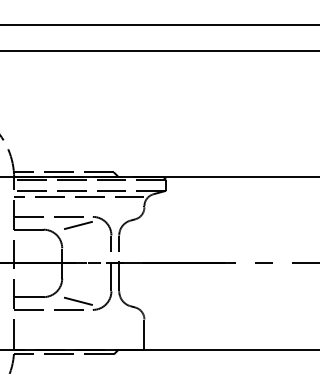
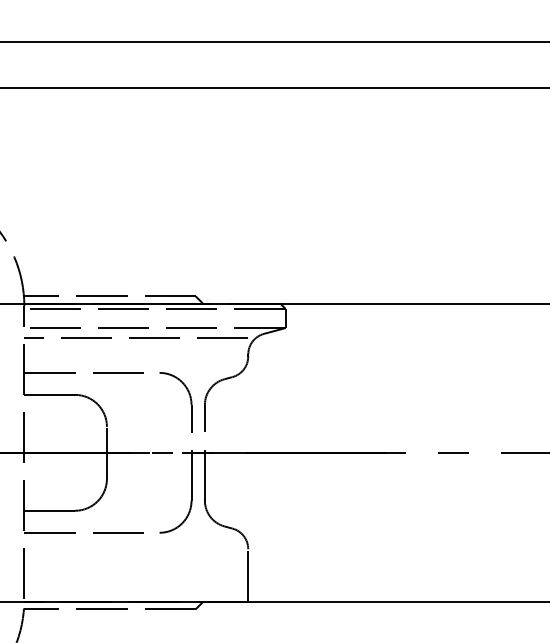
line: (77, 225) -> (133, 387), removed
line: (77, 301) -> (133, 518), removed

